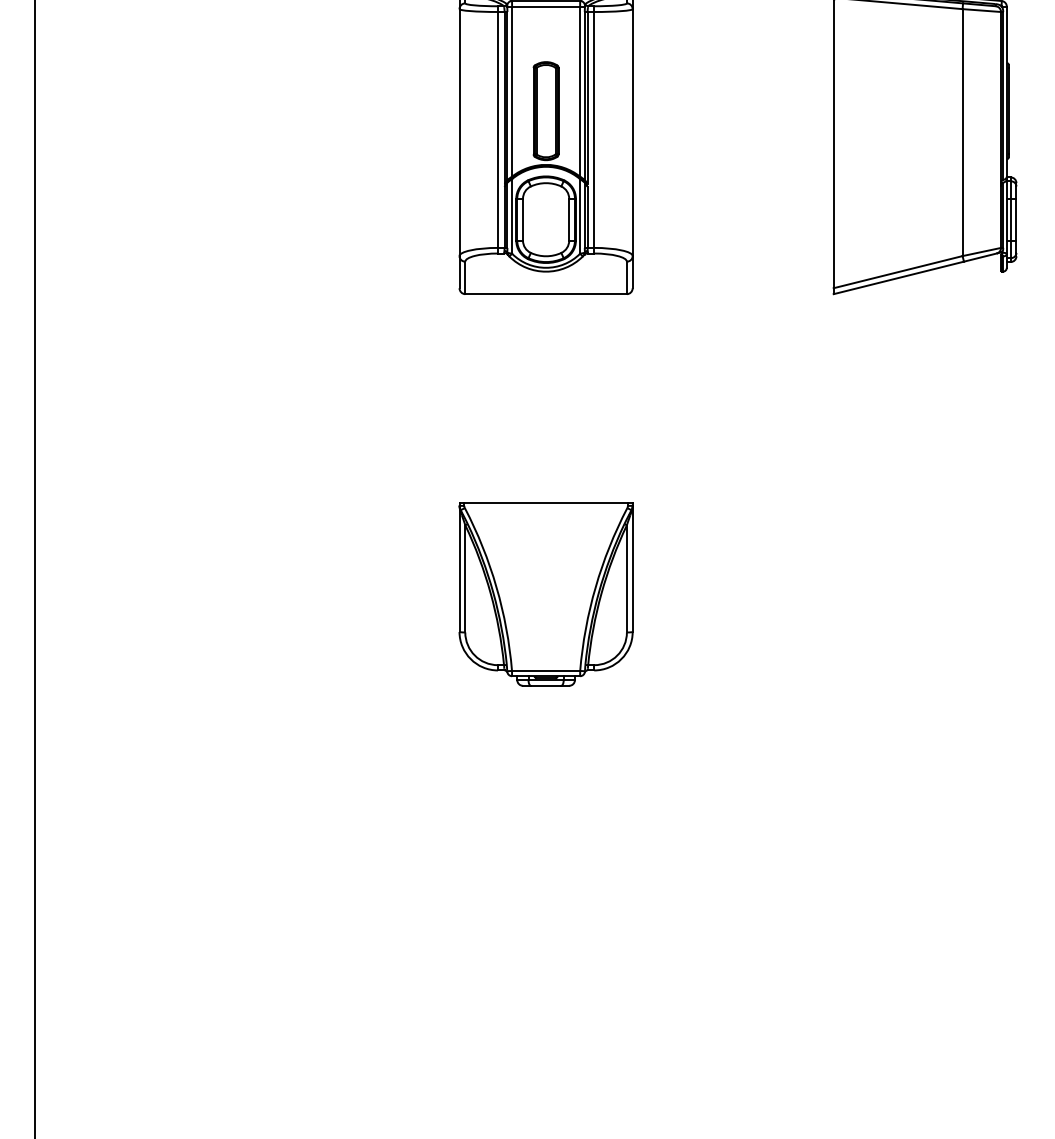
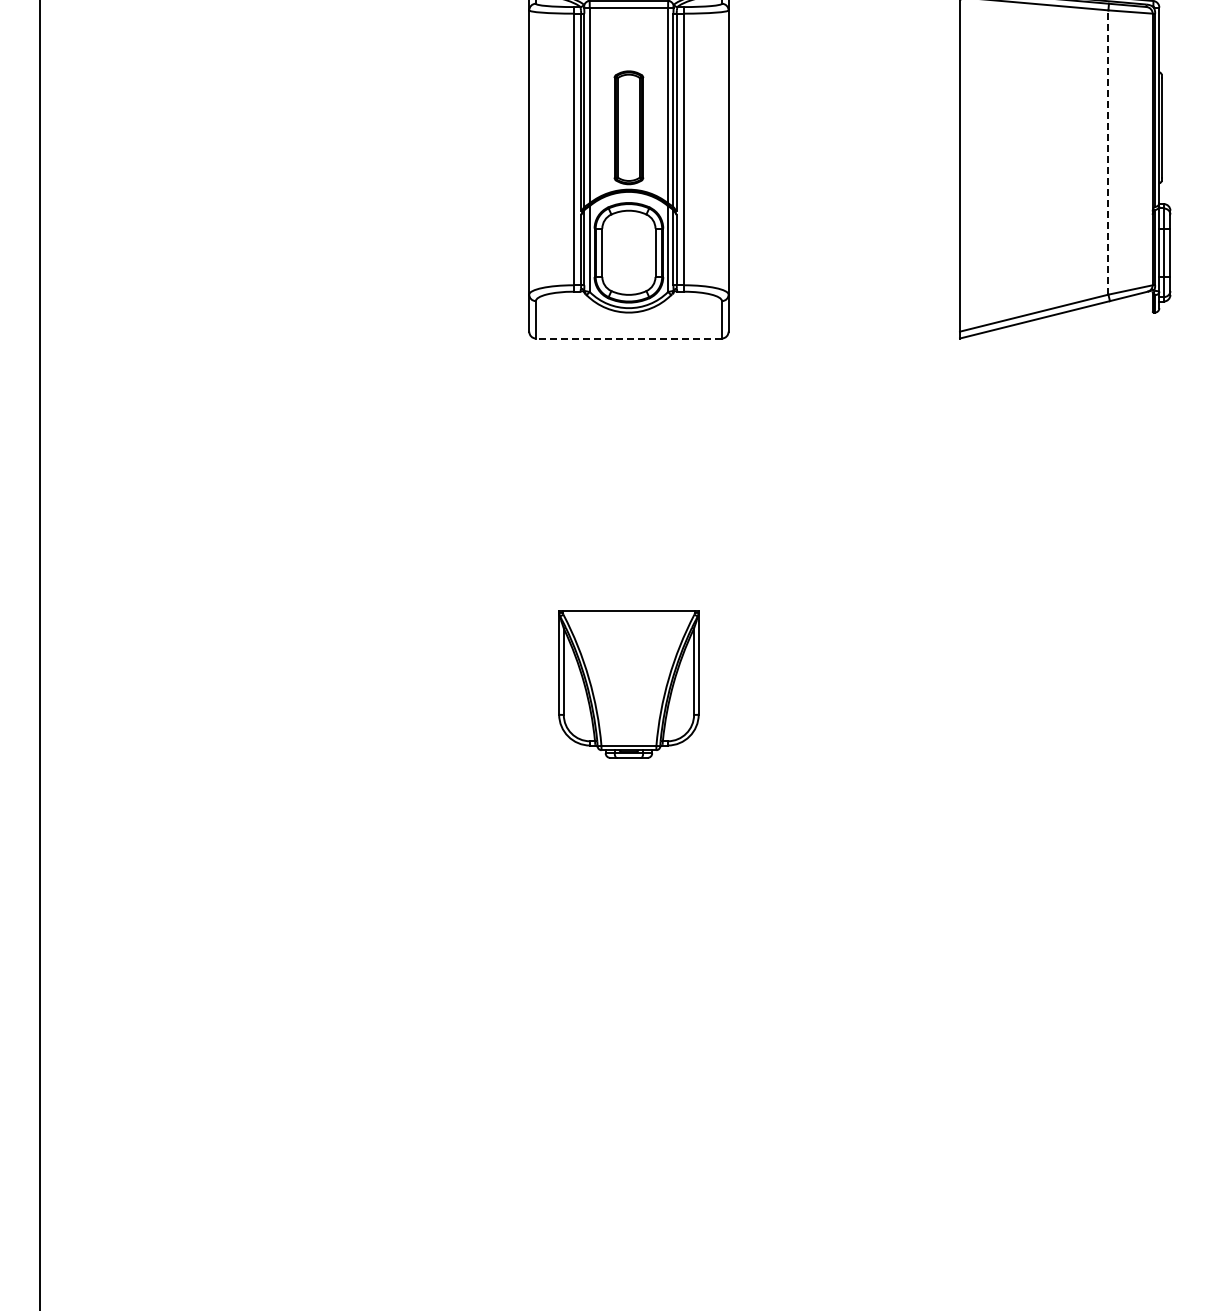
line: (962, 132) -> (1108, 152), solid -> dashed
line: (545, 294) -> (628, 338), solid -> dashed
part: (545, 594) -> (628, 684), size x0.7

